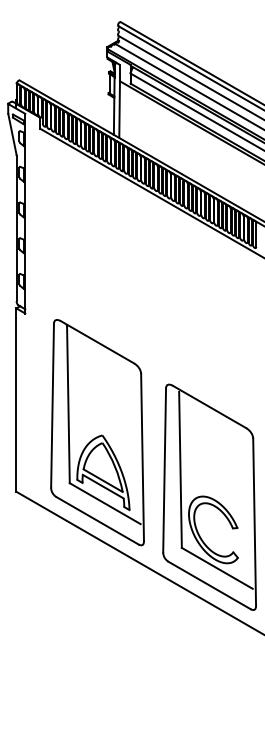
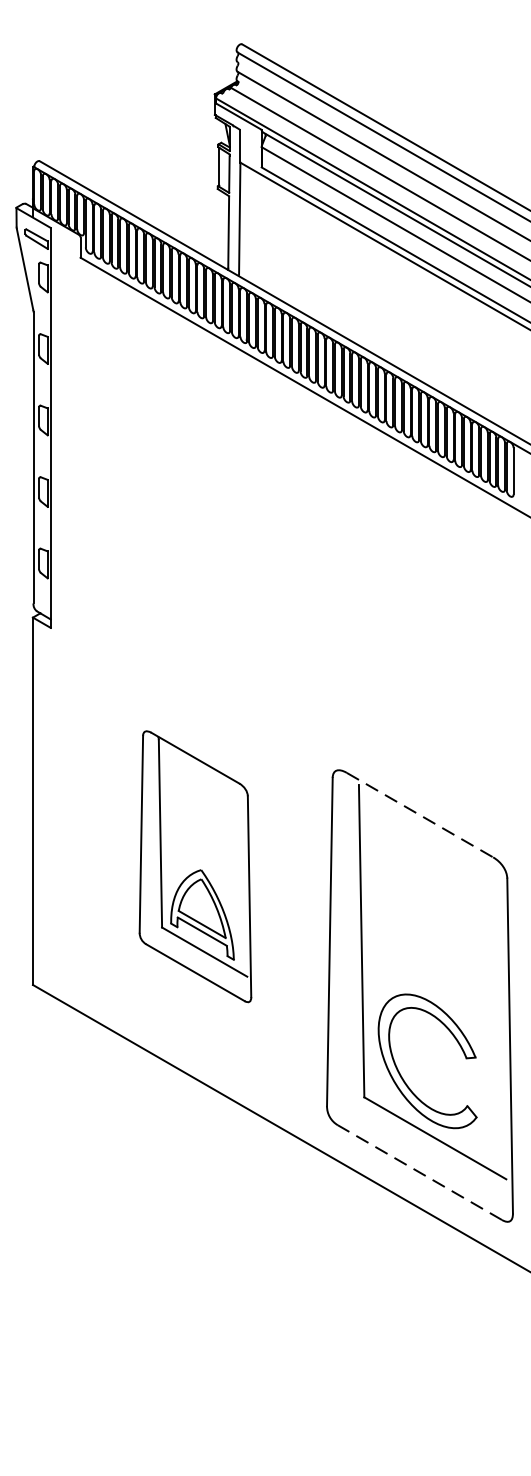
line: (210, 407) -> (421, 816), solid -> dashed
part: (97, 432) -> (195, 866), size x0.6
line: (209, 585) -> (419, 1172), solid -> dashed

